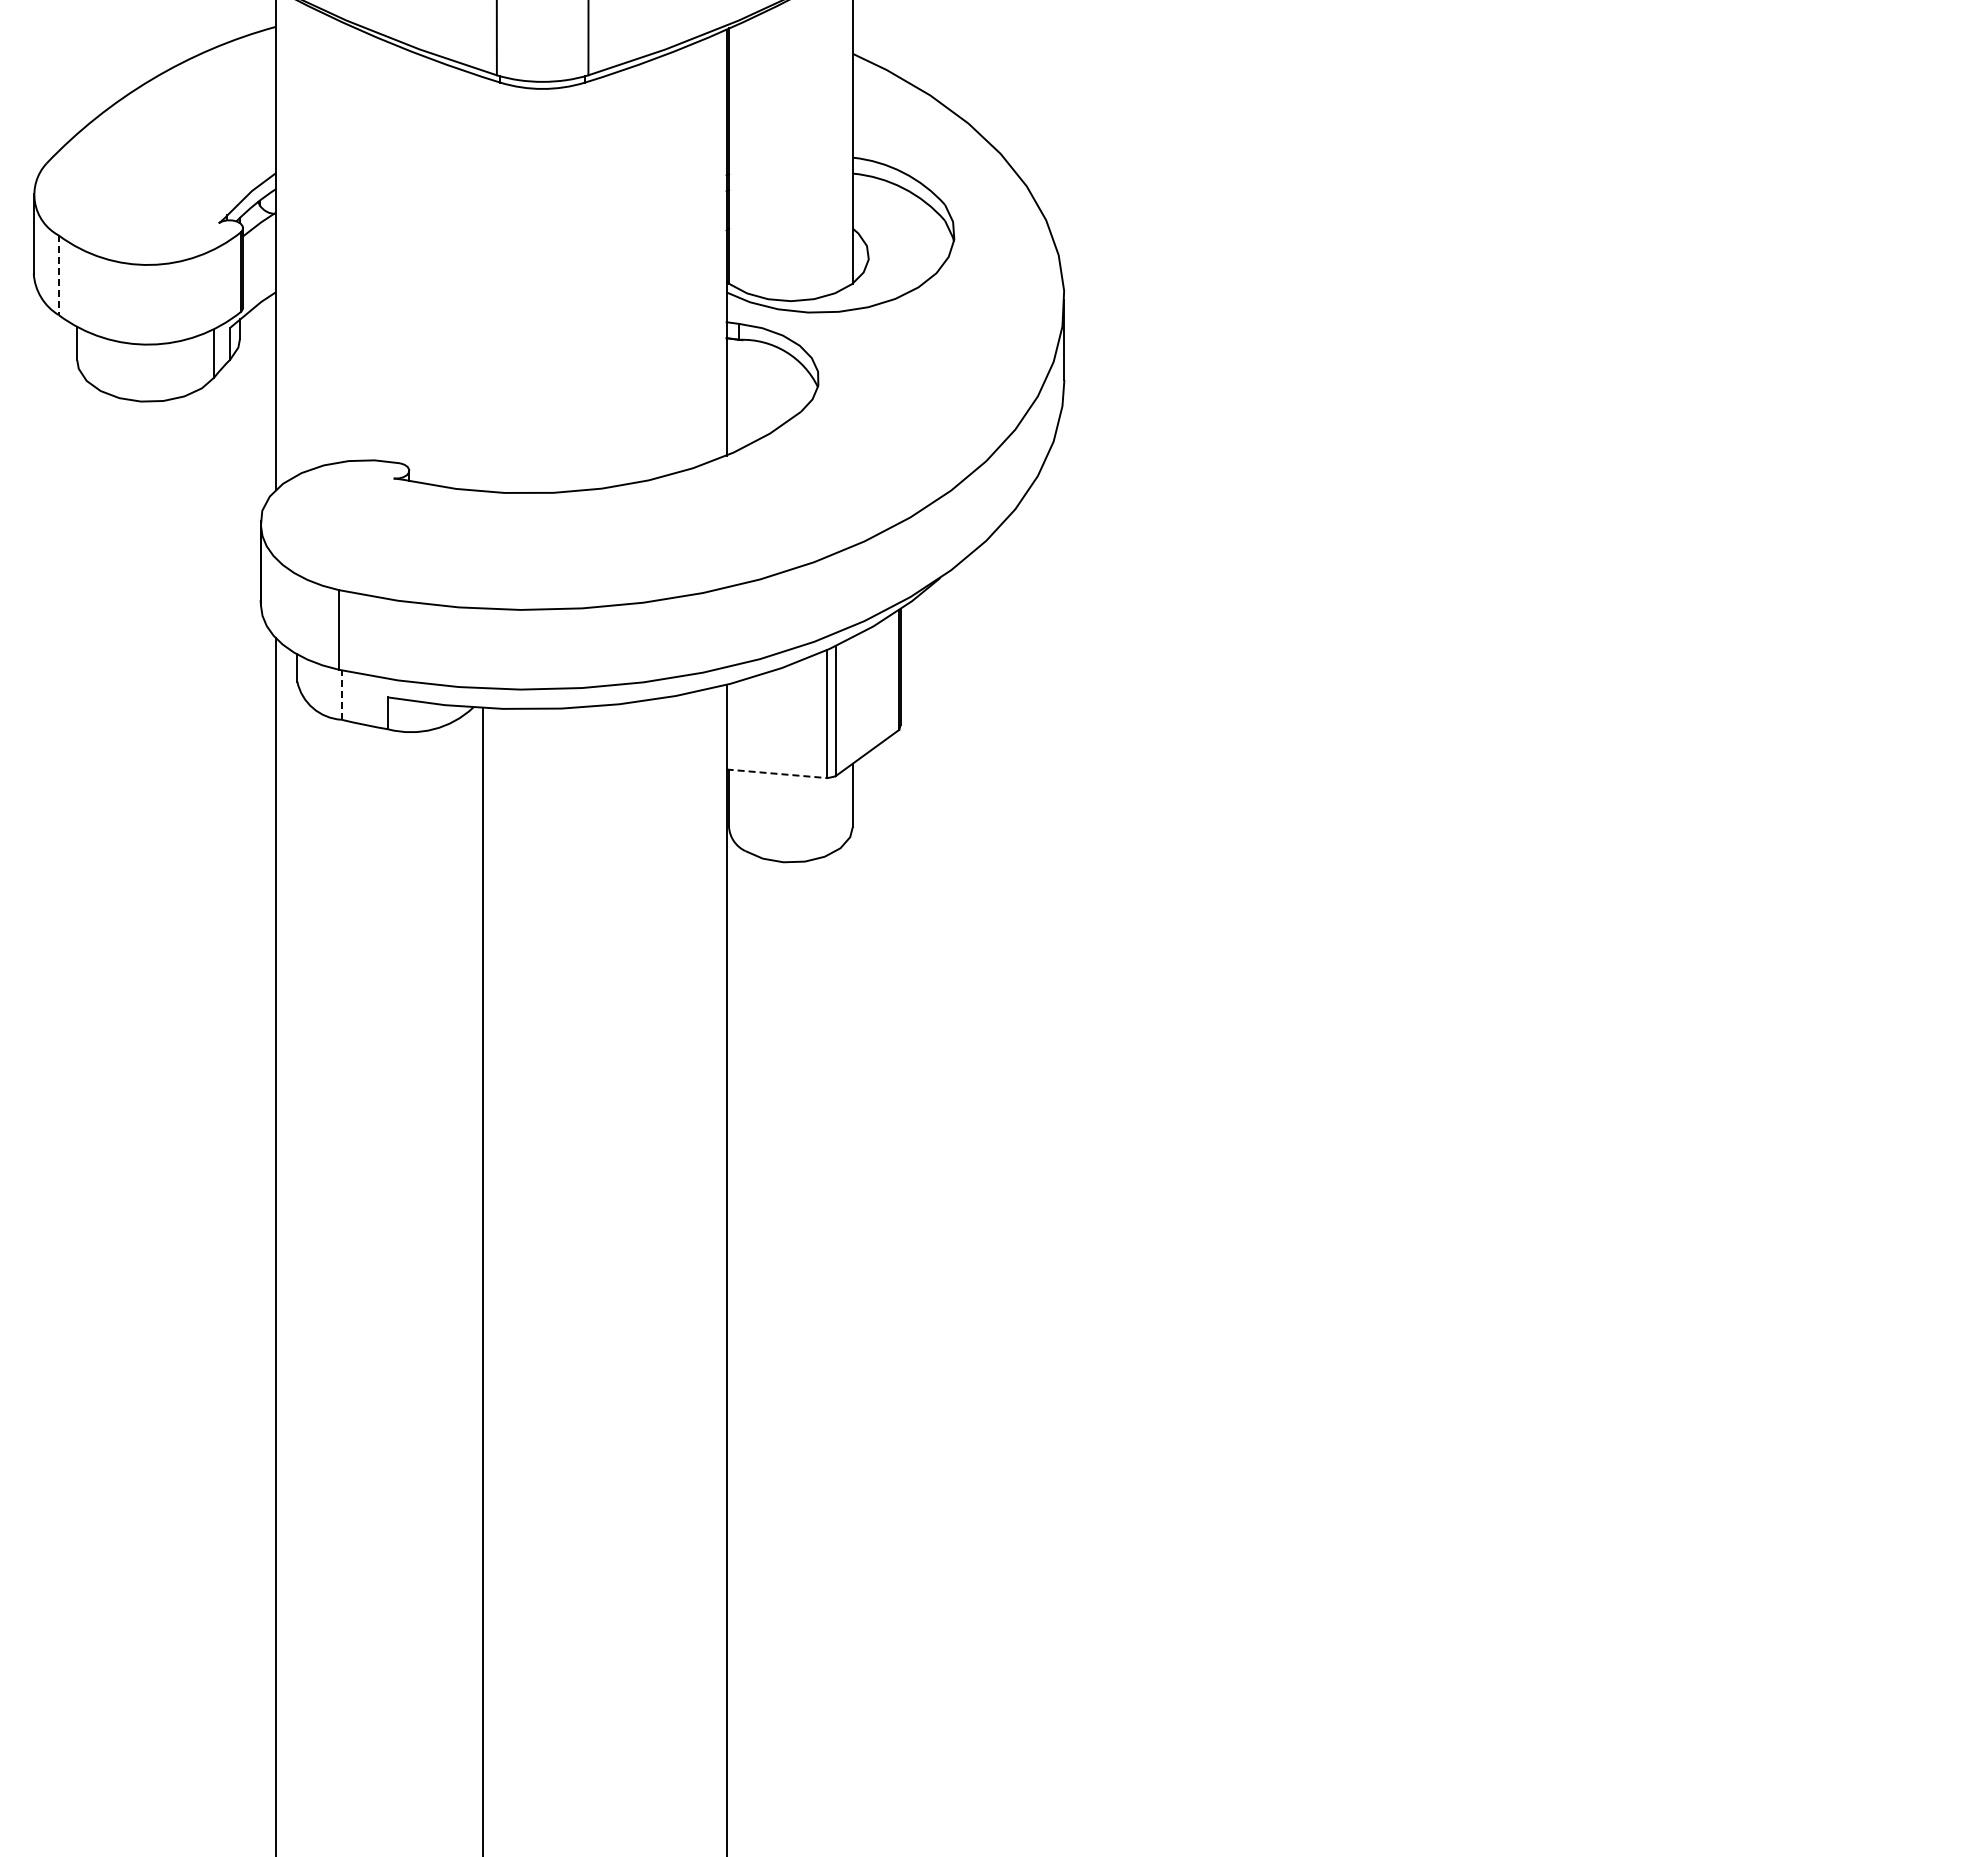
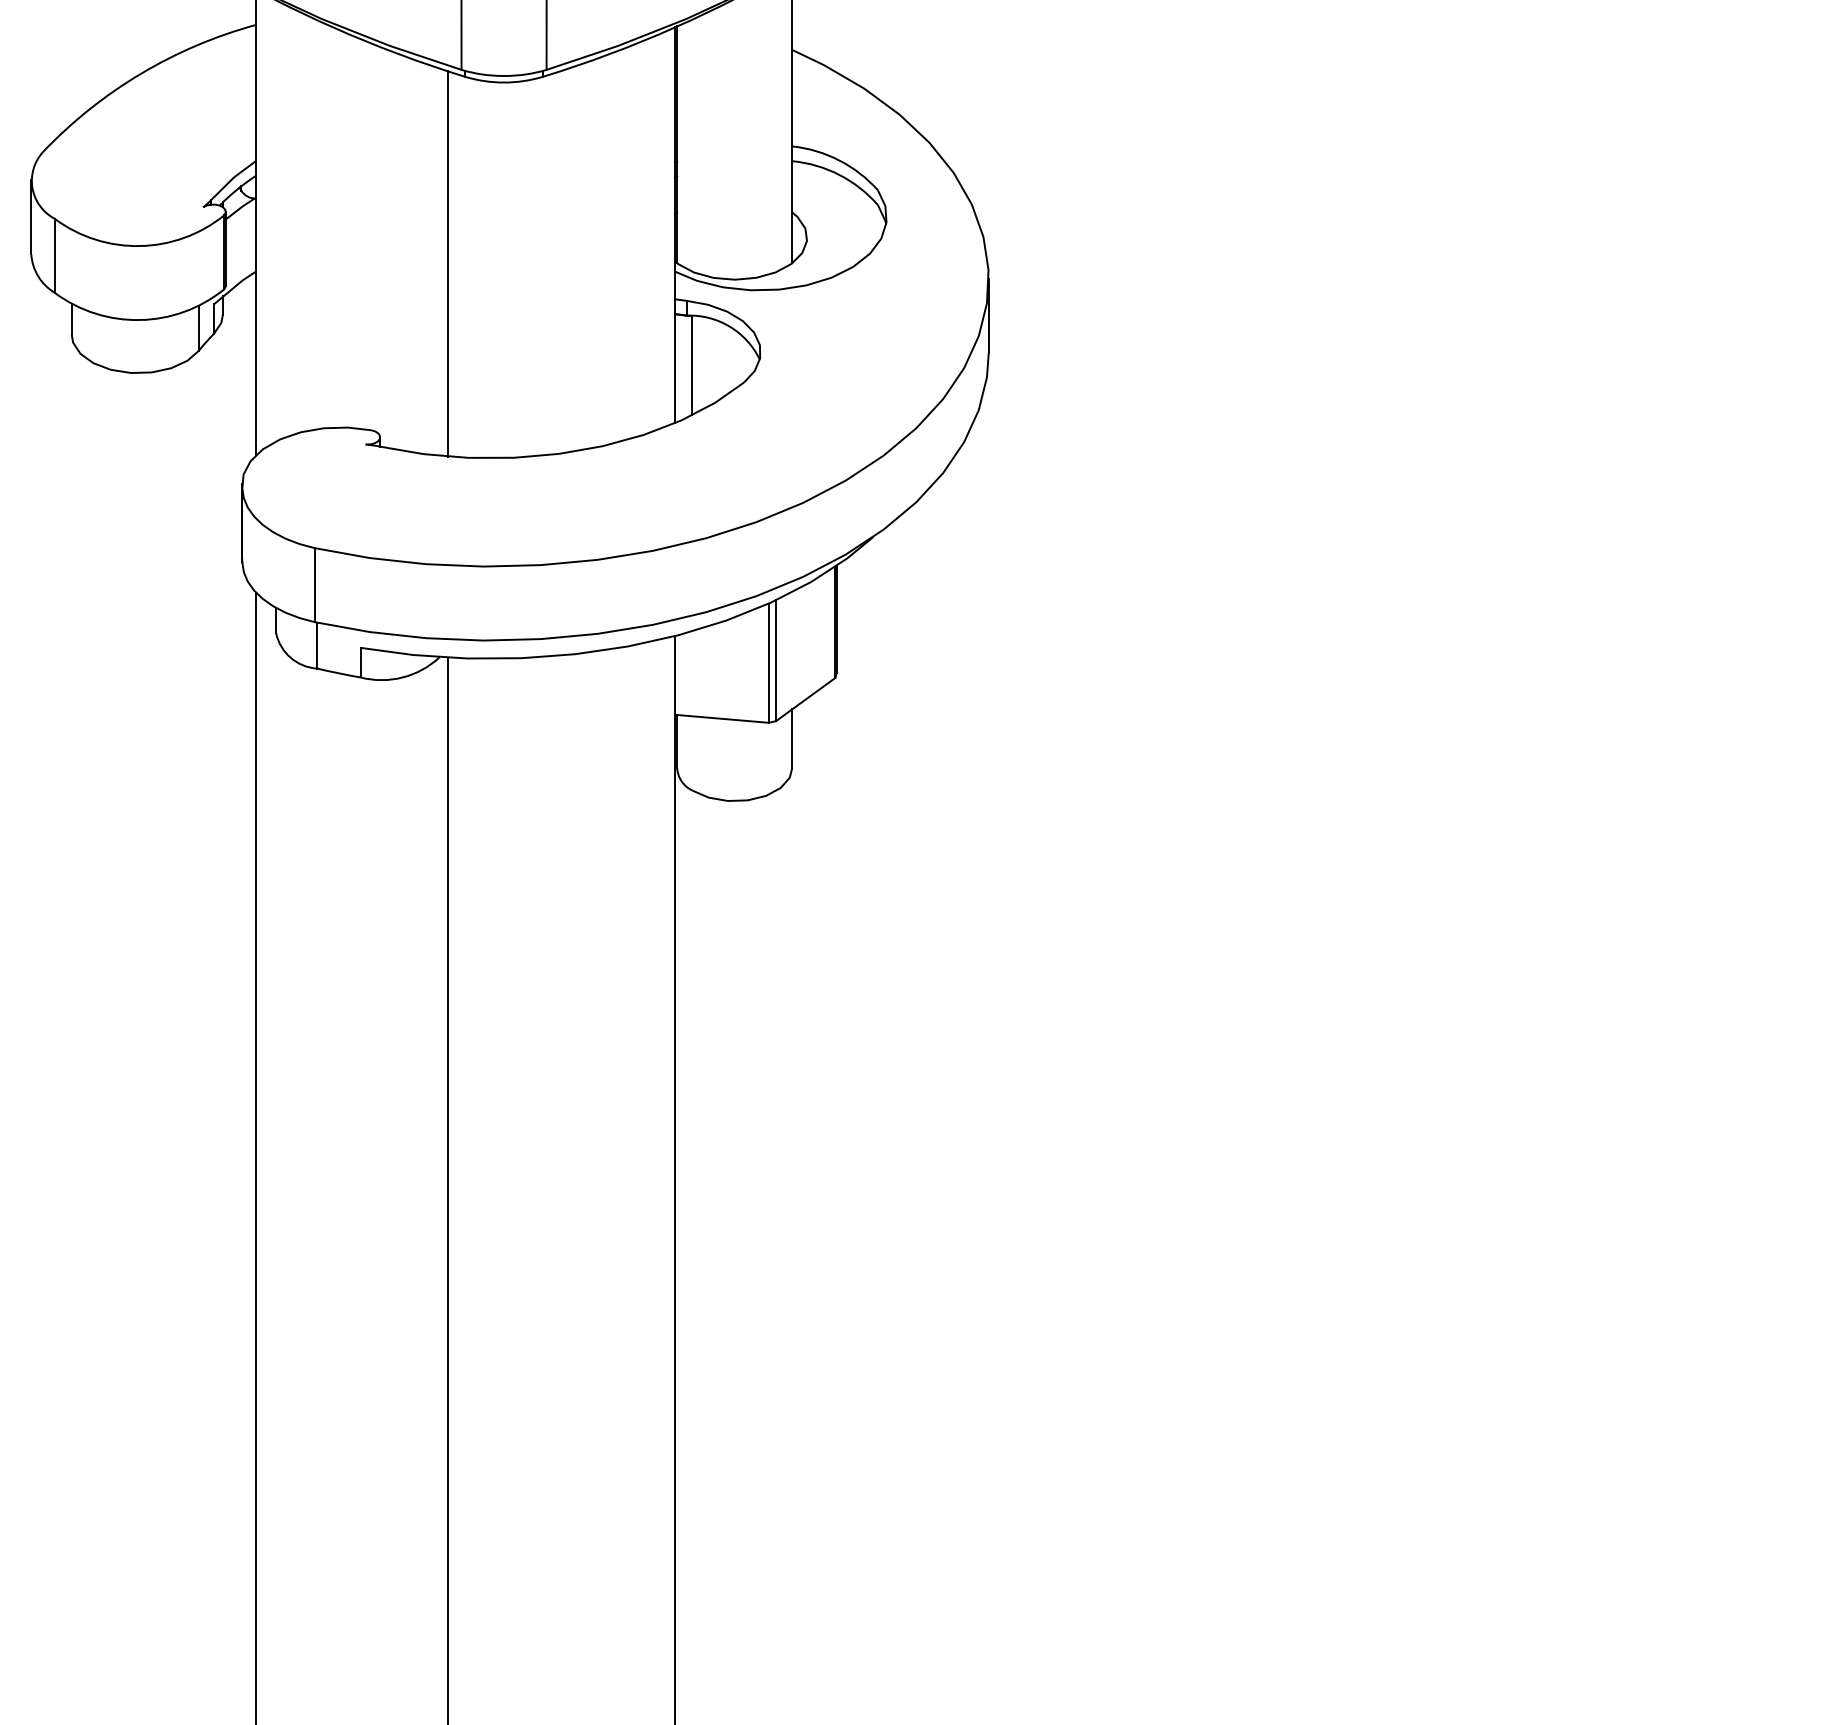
line: (58, 275) -> (54, 255), dashed -> solid
line: (482, 283) -> (448, 263), added
line: (745, 393) -> (692, 365), added
line: (341, 695) -> (317, 646), dashed -> solid
line: (777, 773) -> (722, 718), dashed -> solid

